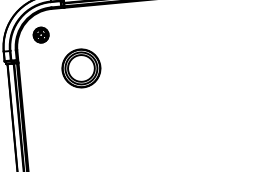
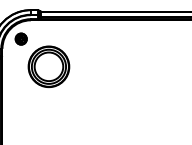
part: (80, 68) -> (48, 66), size x1.43

